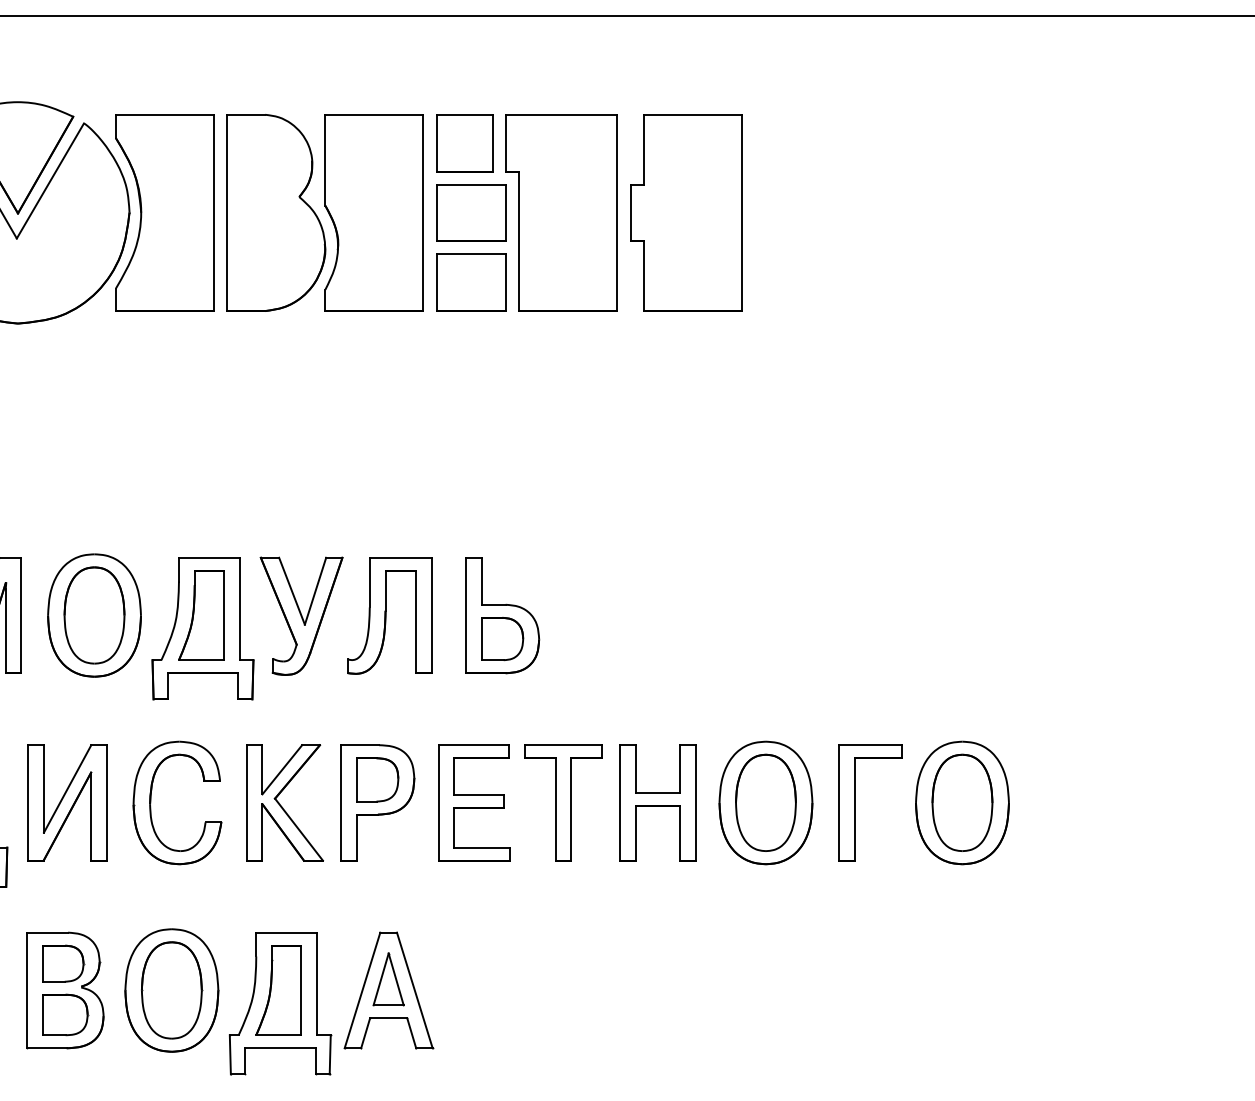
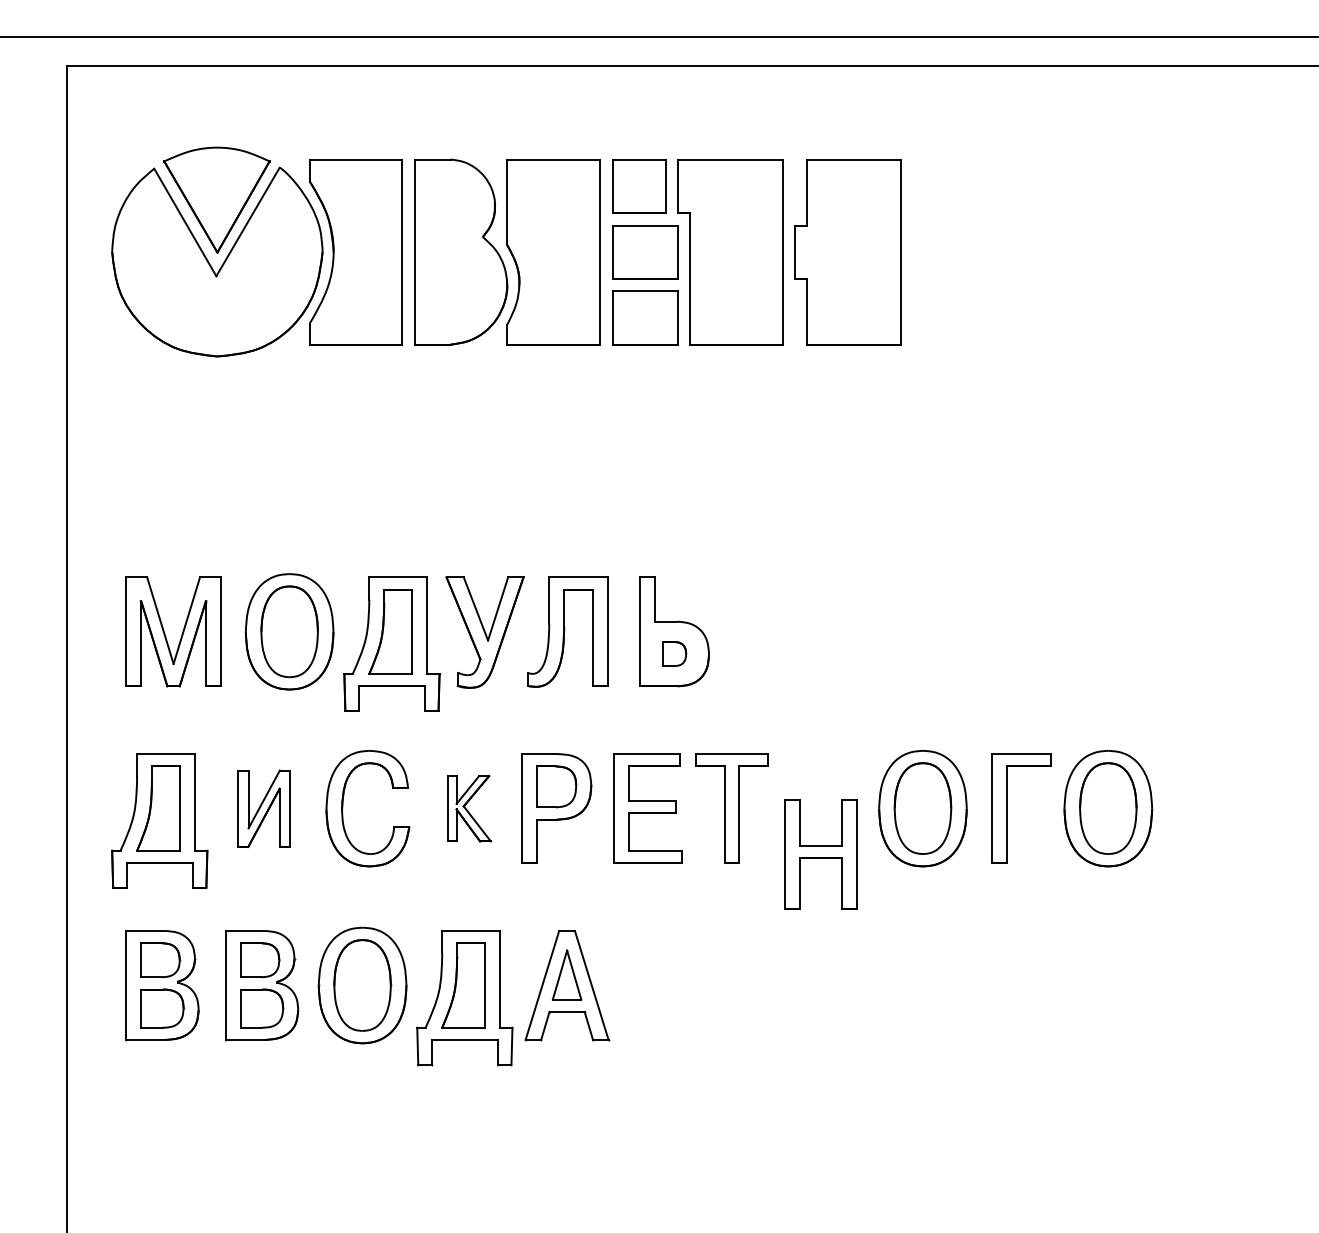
part: (502, 638) -> (674, 653), size x0.6
part: (66, 802) -> (263, 808), size x0.7
part: (285, 802) -> (469, 808), size x0.6
part: (657, 802) -> (820, 854), moved

